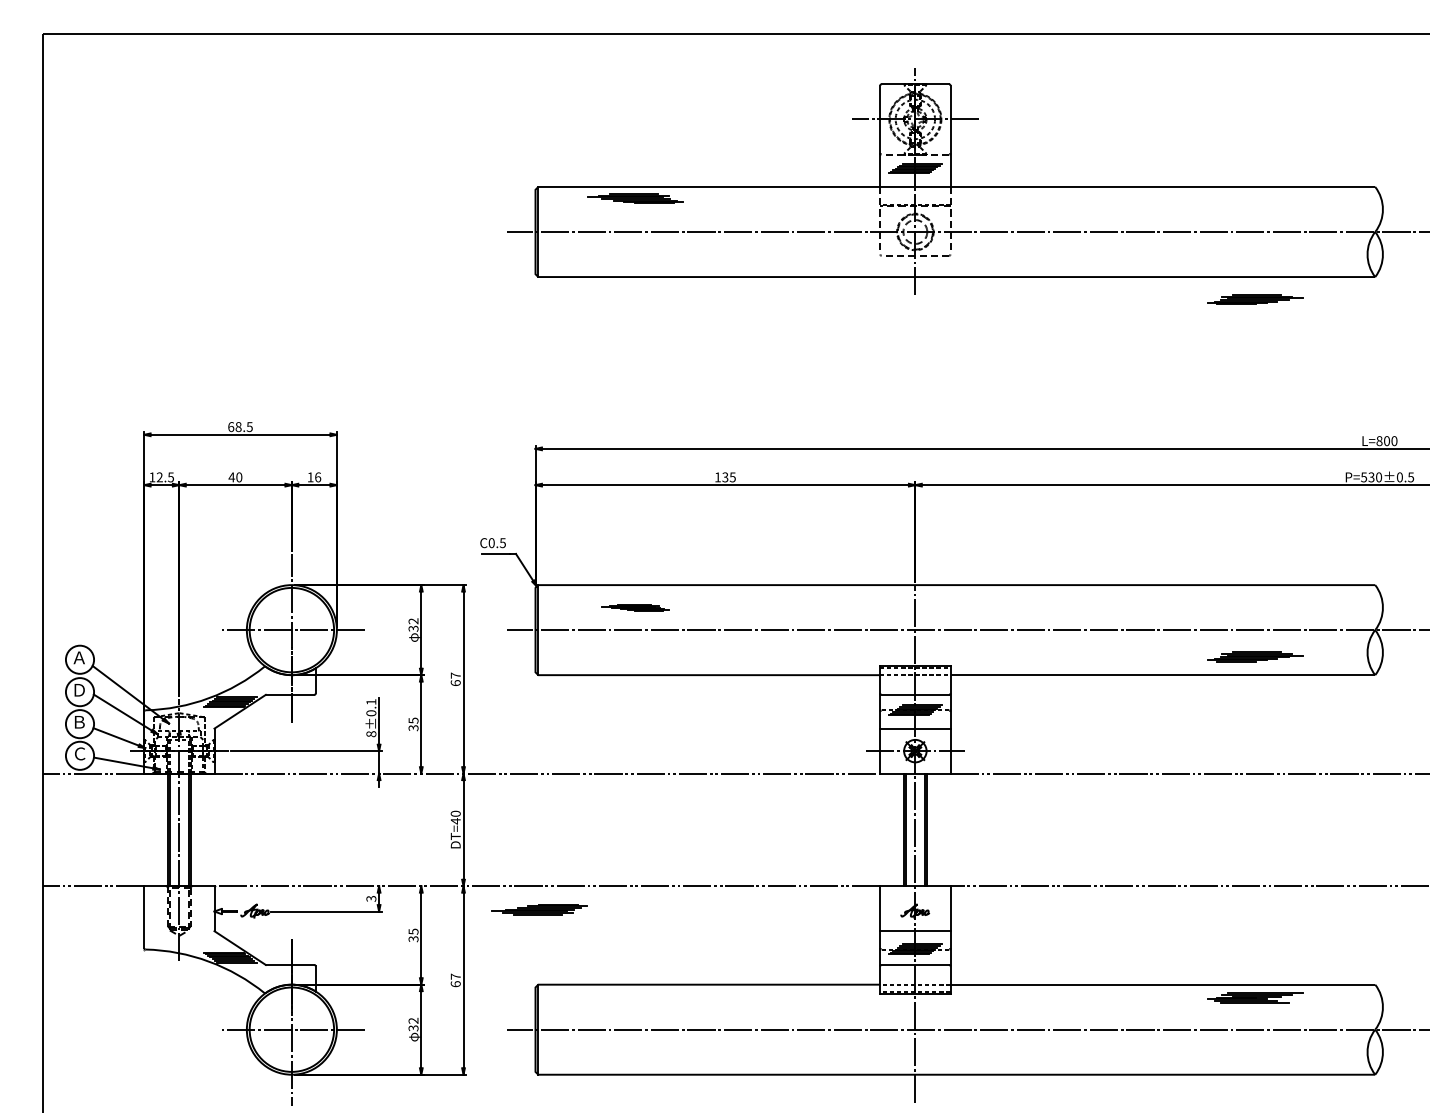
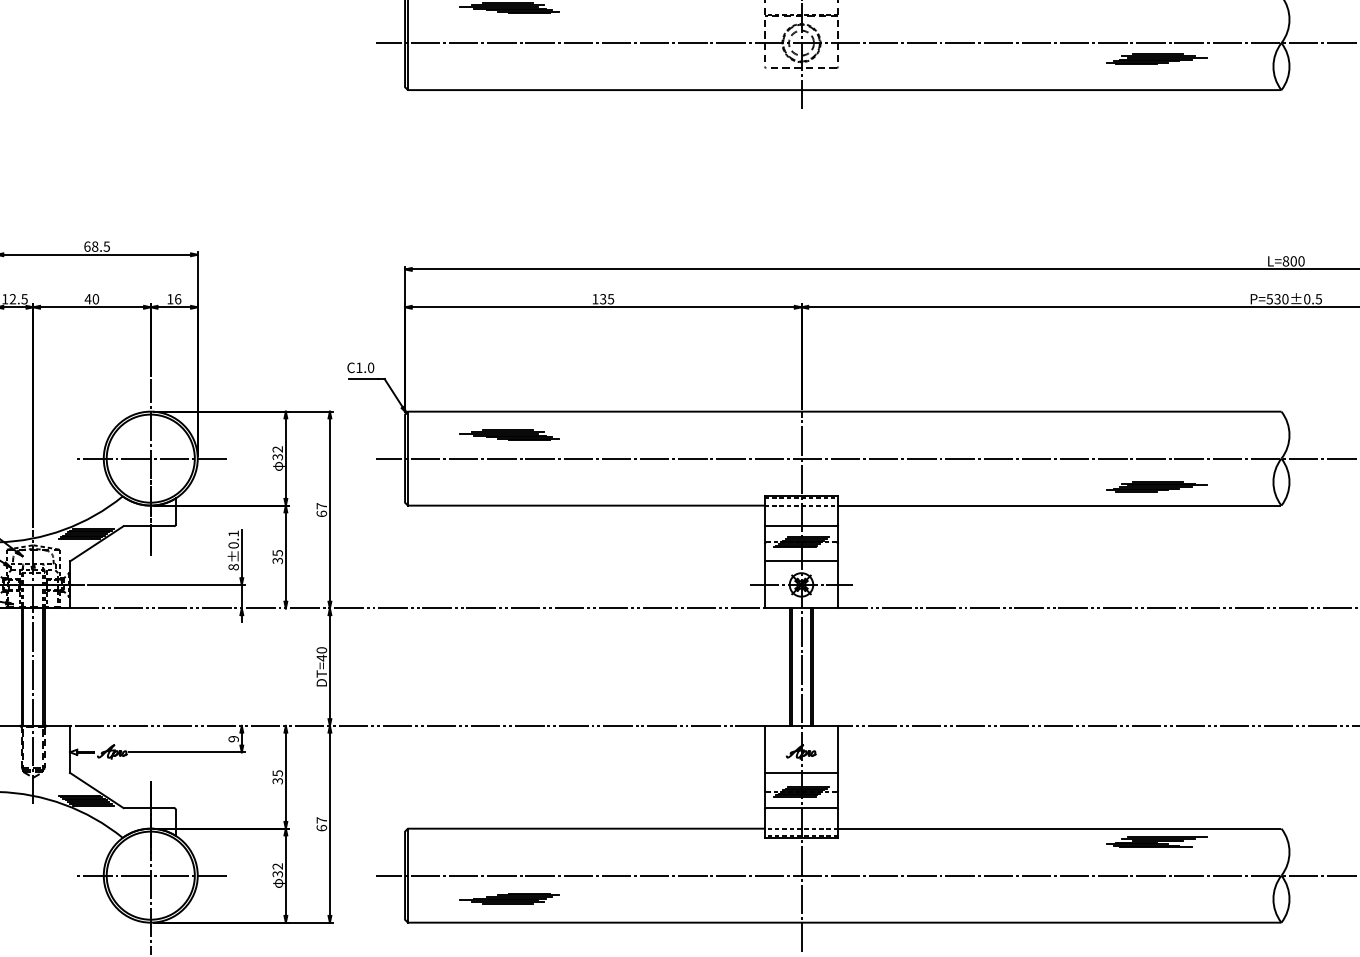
part: (1255, 299) -> (1156, 59), moved
text: (496, 543) -> (364, 368), C0.5 -> C1.0
part: (635, 607) -> (509, 435), size x1.43
text: (371, 898) -> (233, 738), 3 -> 9
part: (539, 909) -> (509, 898), moved

